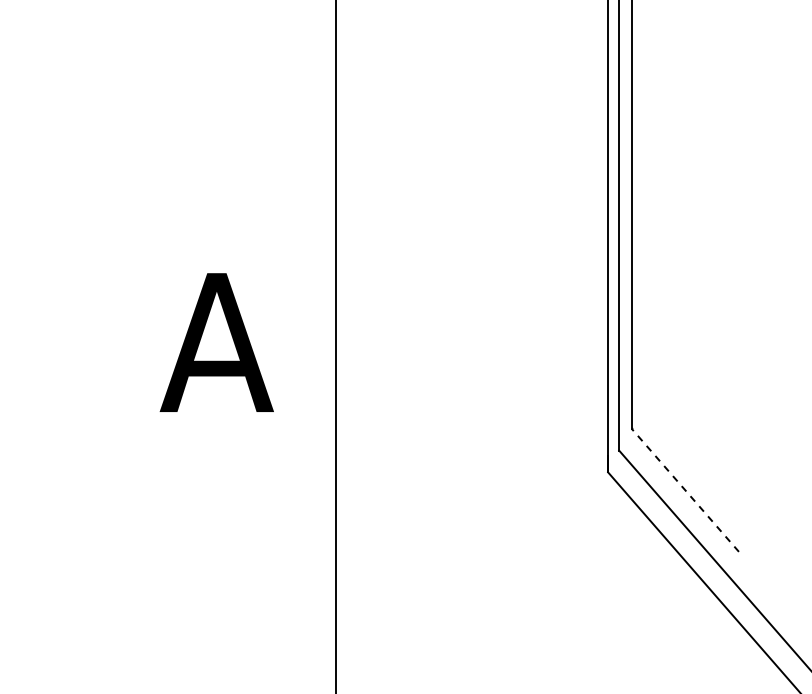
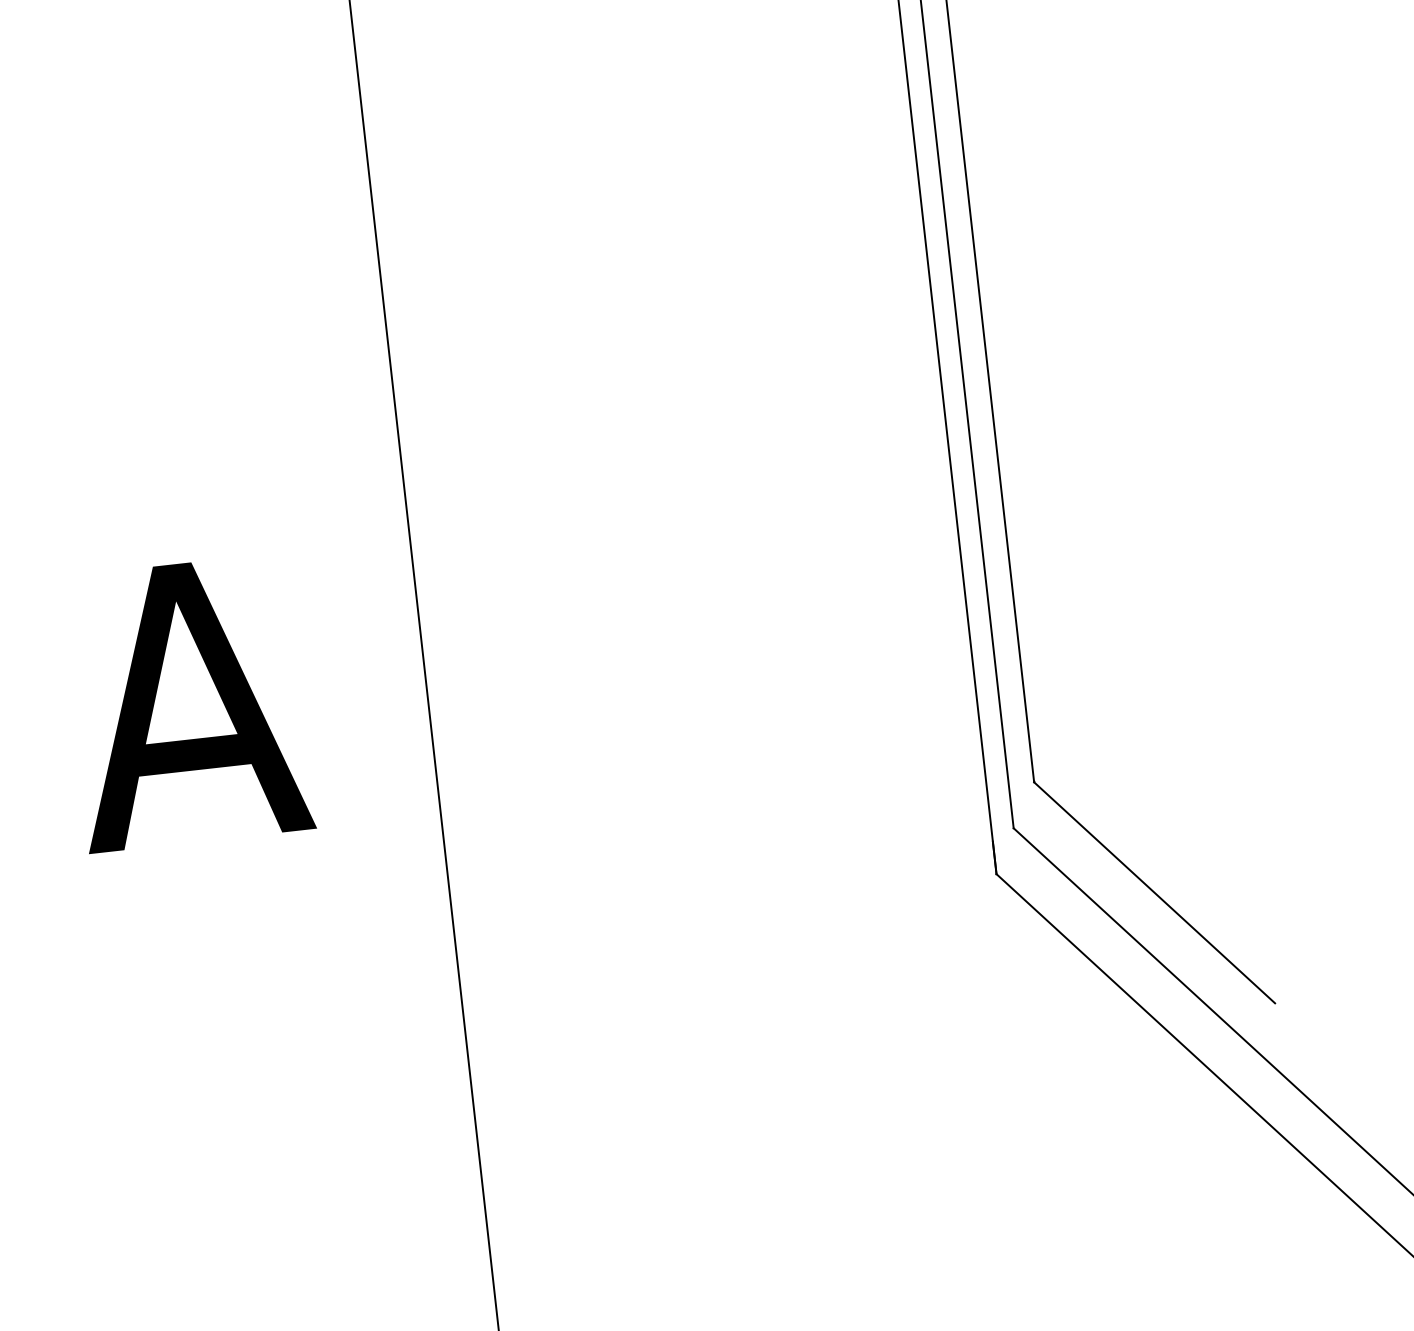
line: (685, 490) -> (1154, 892), dashed -> solid

